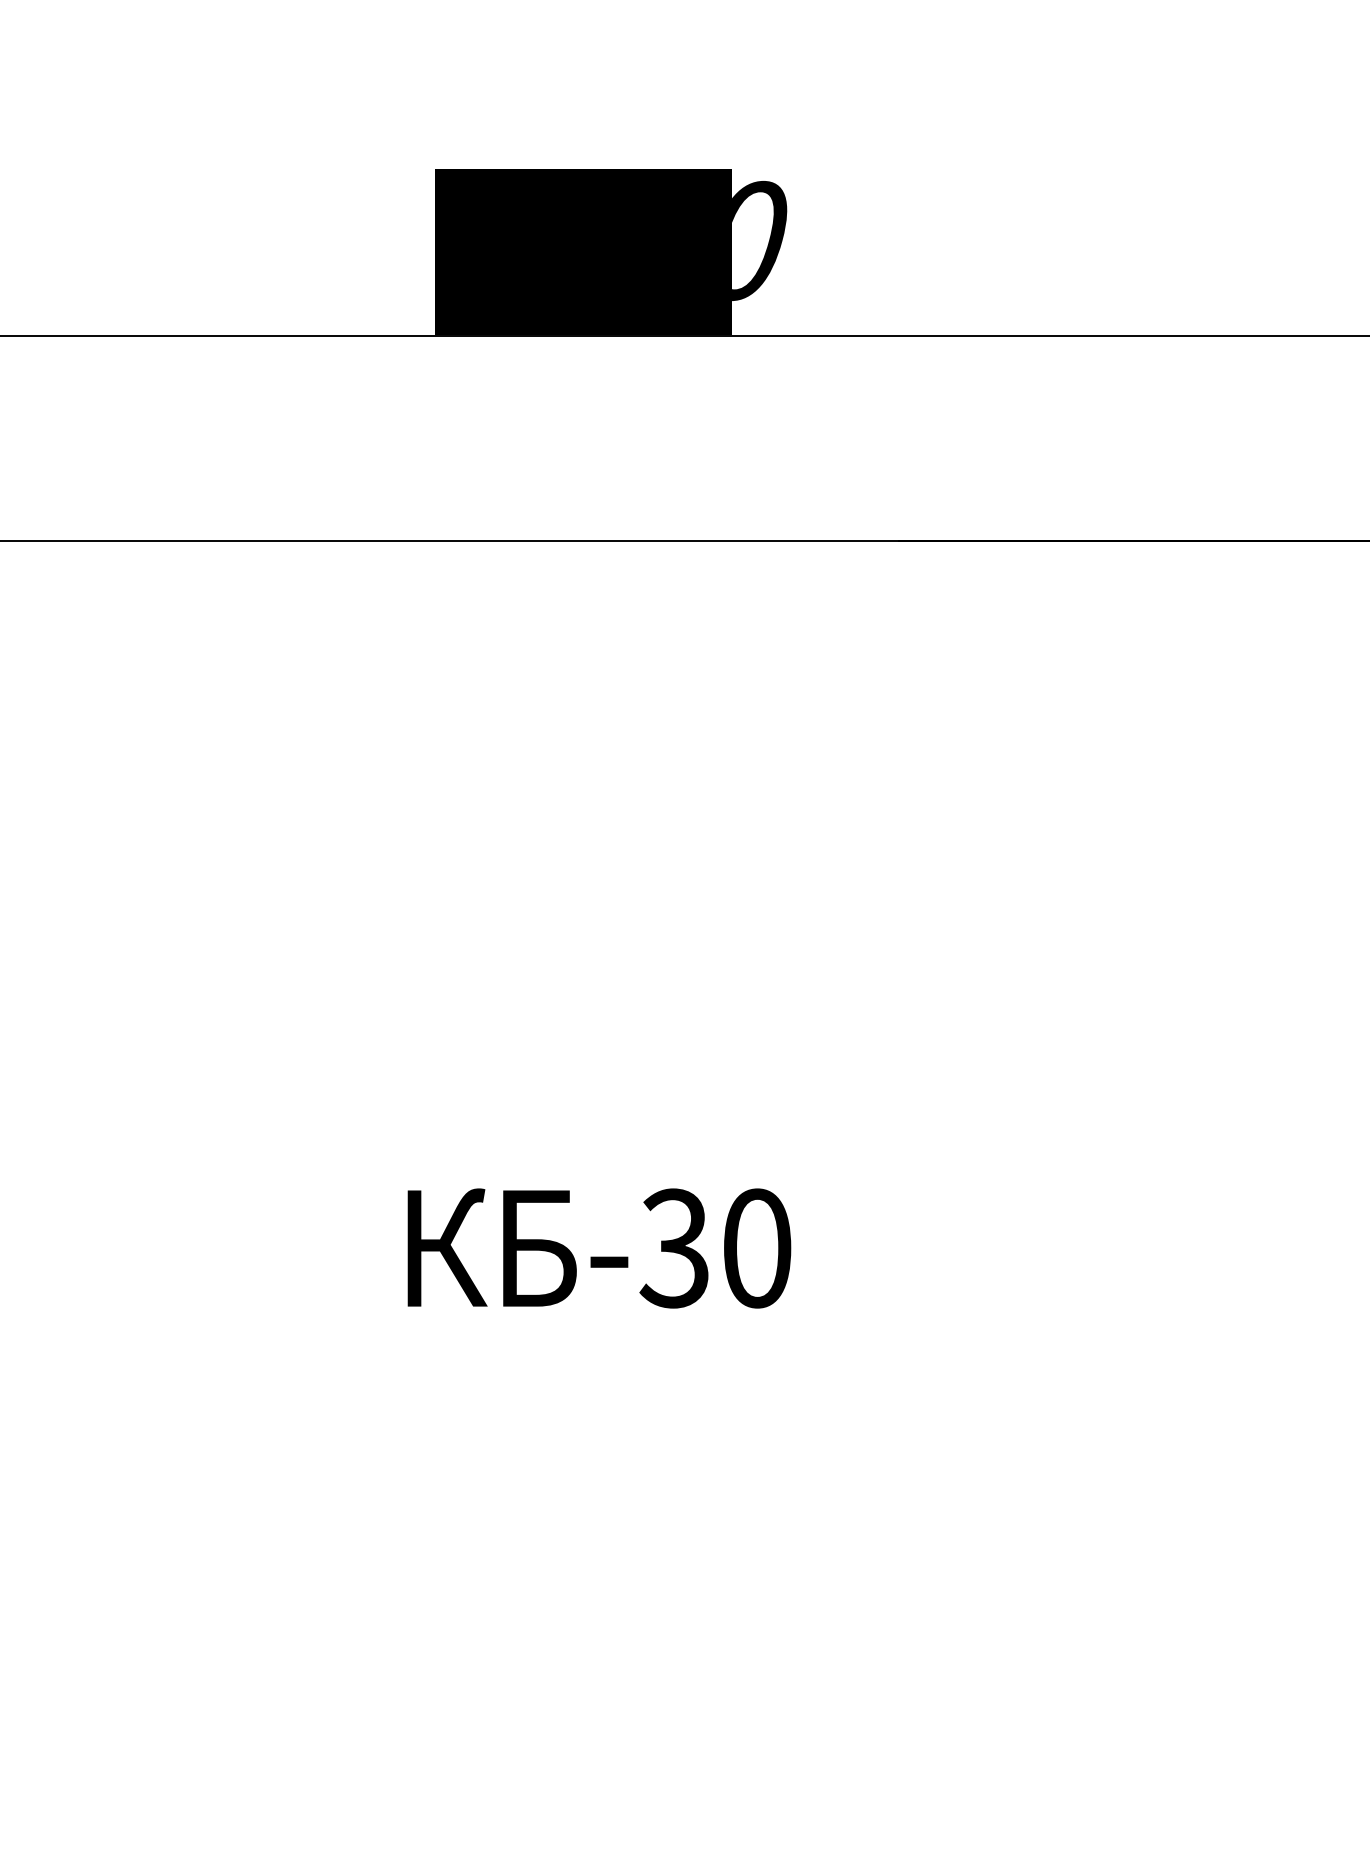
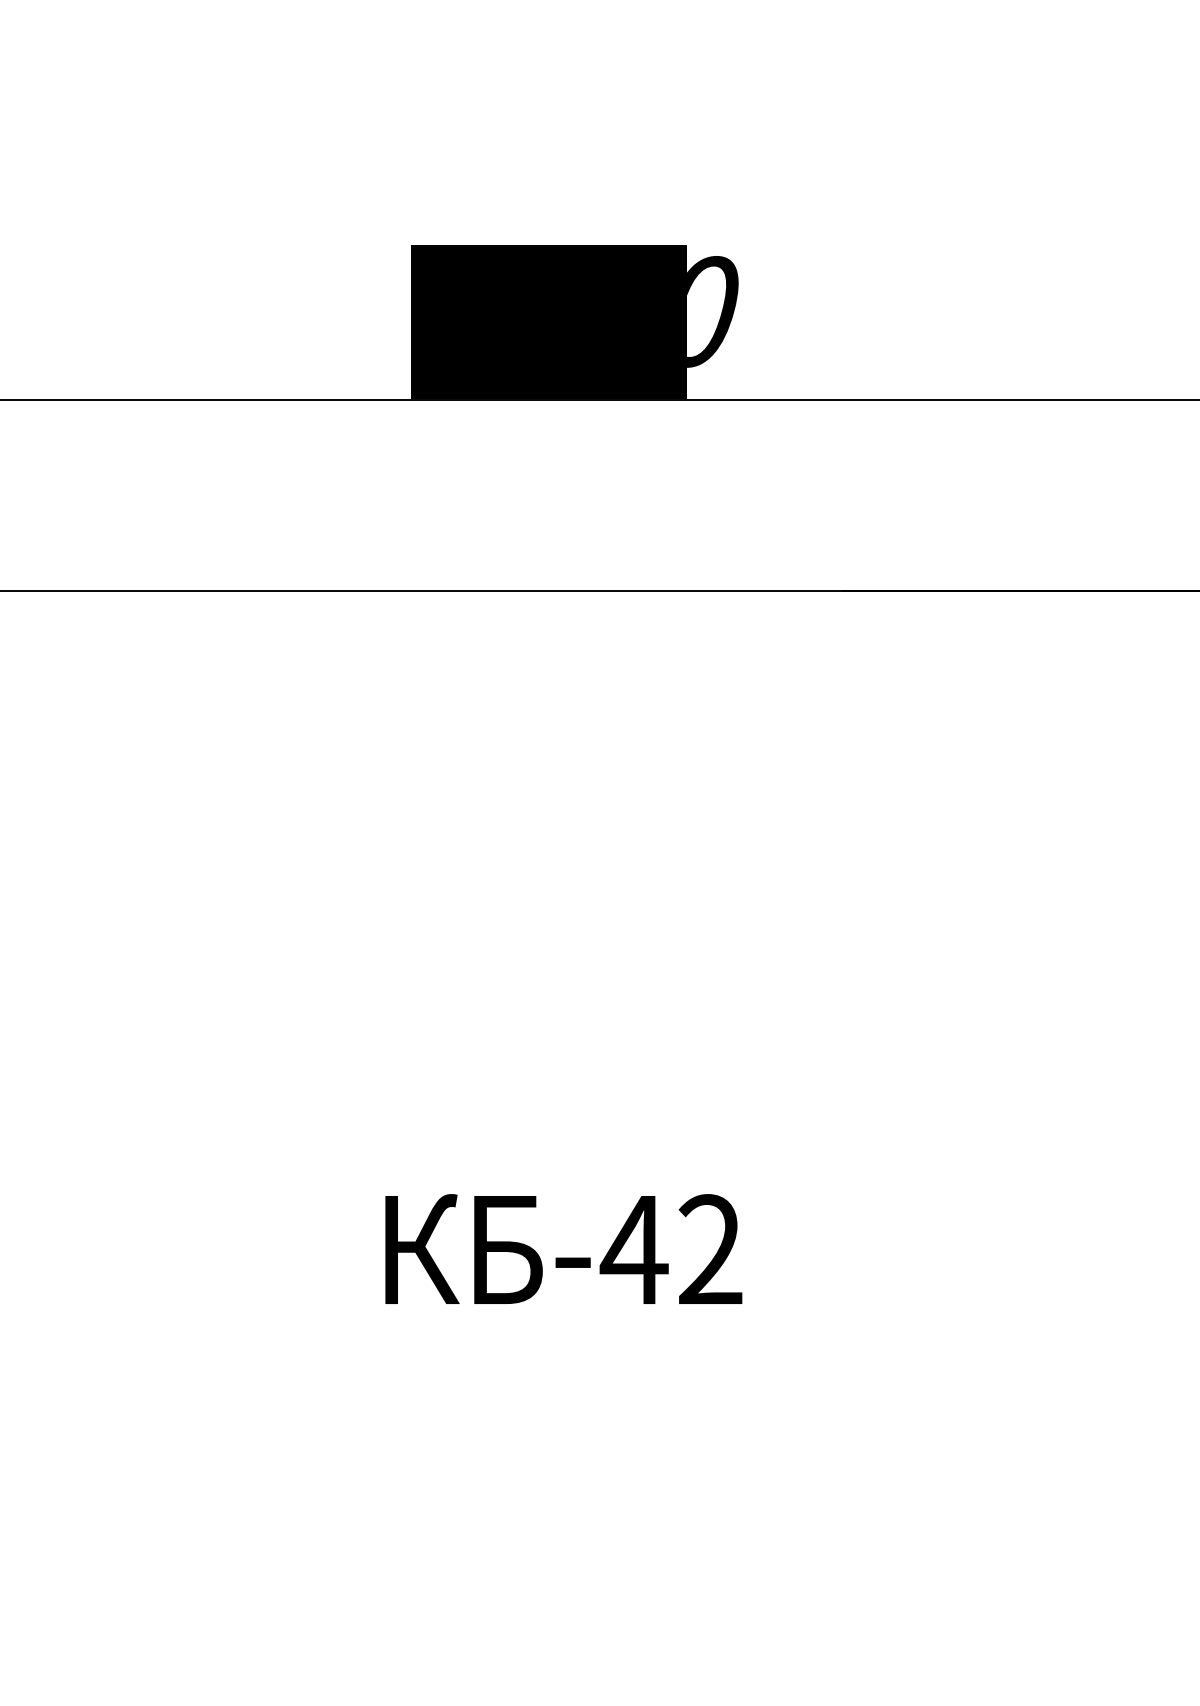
text: (714, 1248) -> (670, 1249), -30 -> -42

